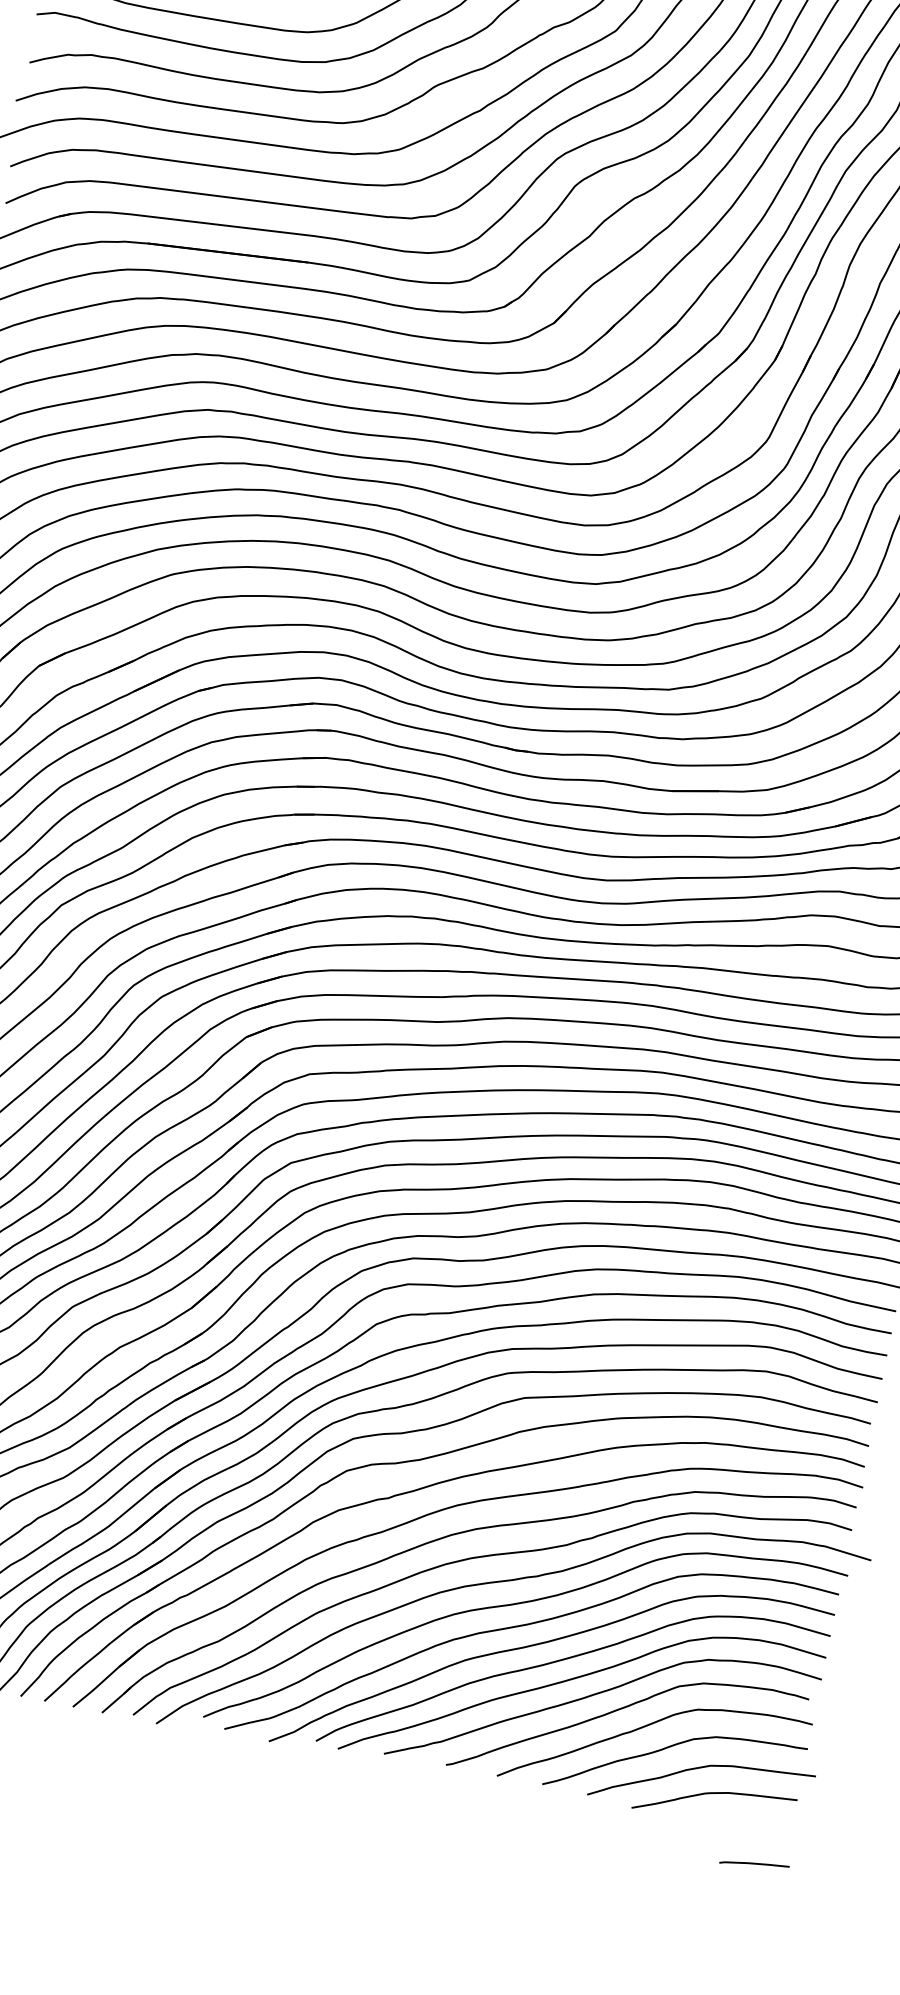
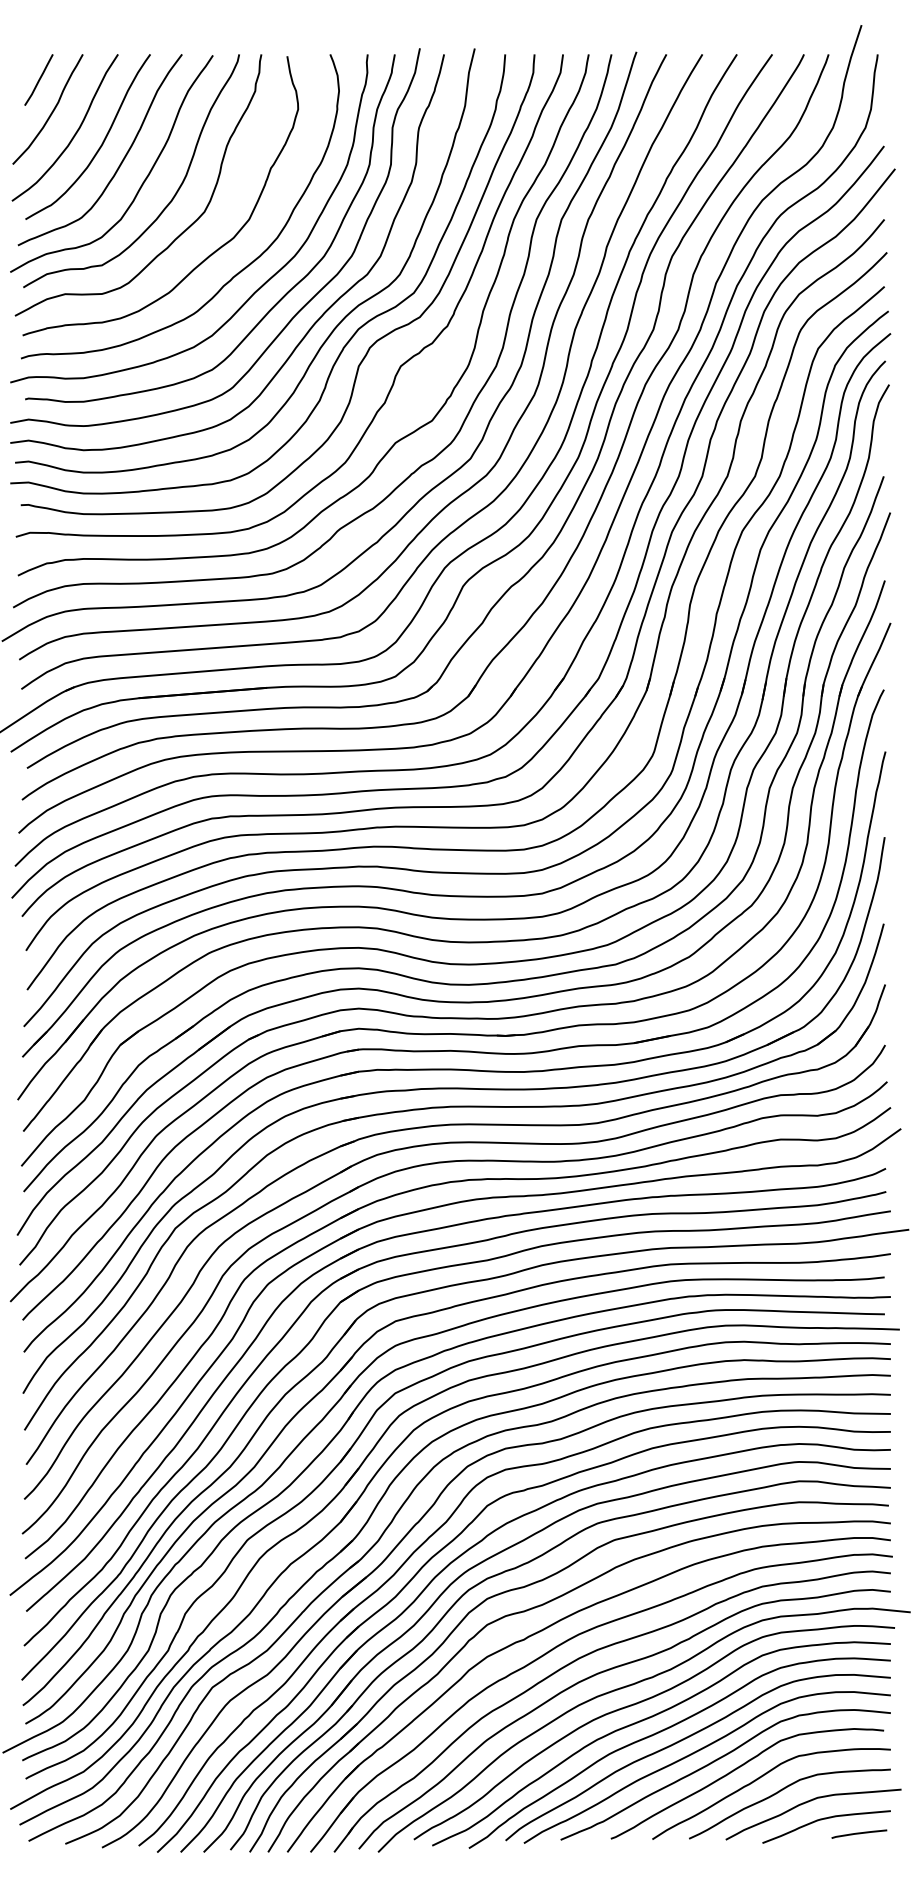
line: (754, 1863) -> (859, 1833), moved

